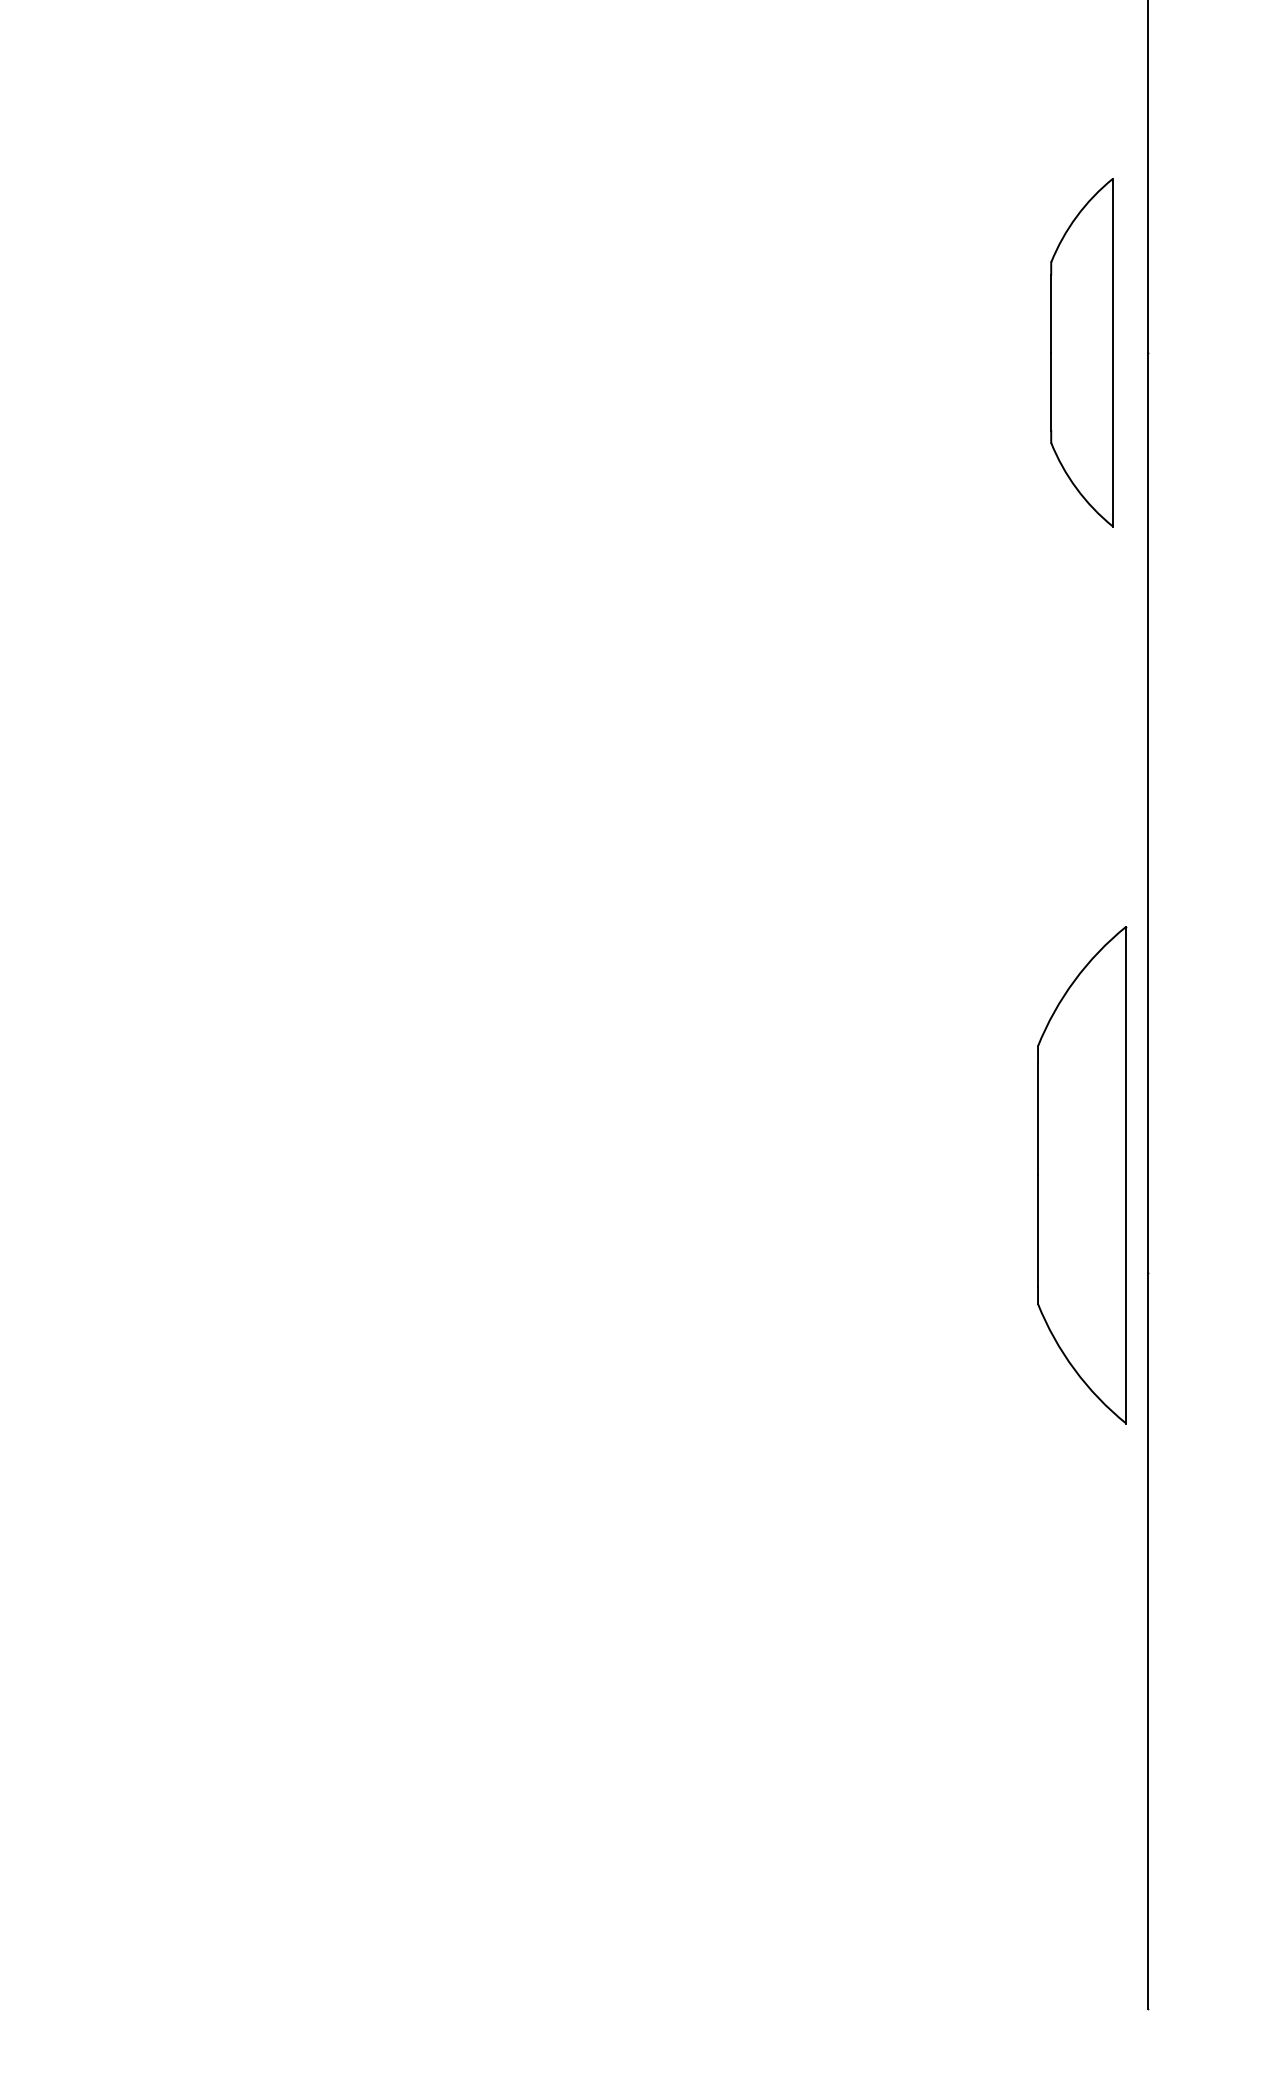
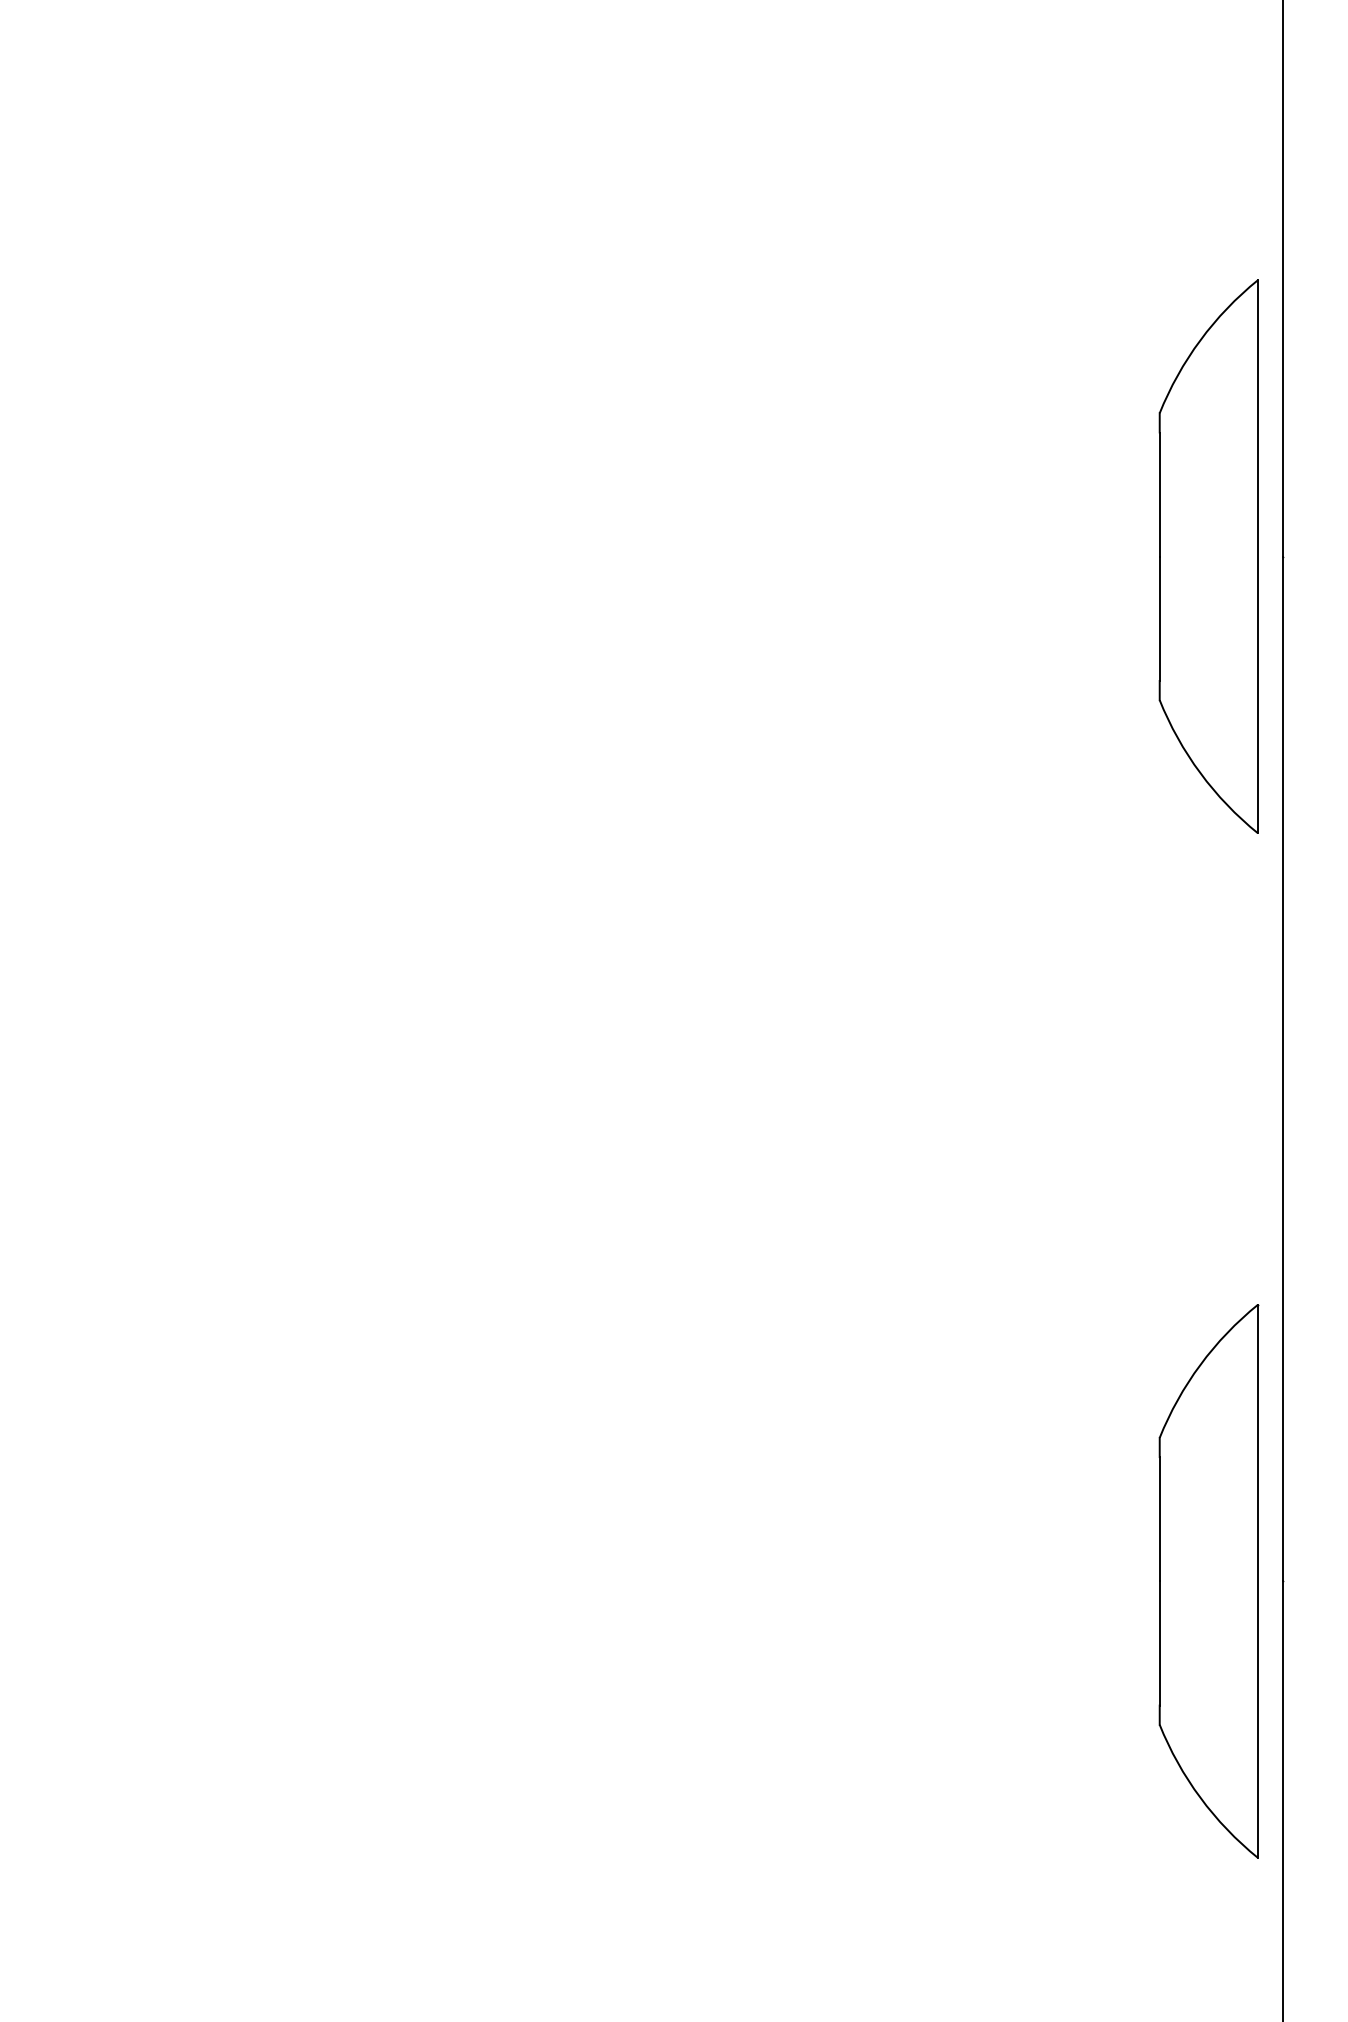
part: (1081, 352) -> (1208, 556), size x1.43
part: (1082, 1175) -> (1209, 1581), moved

